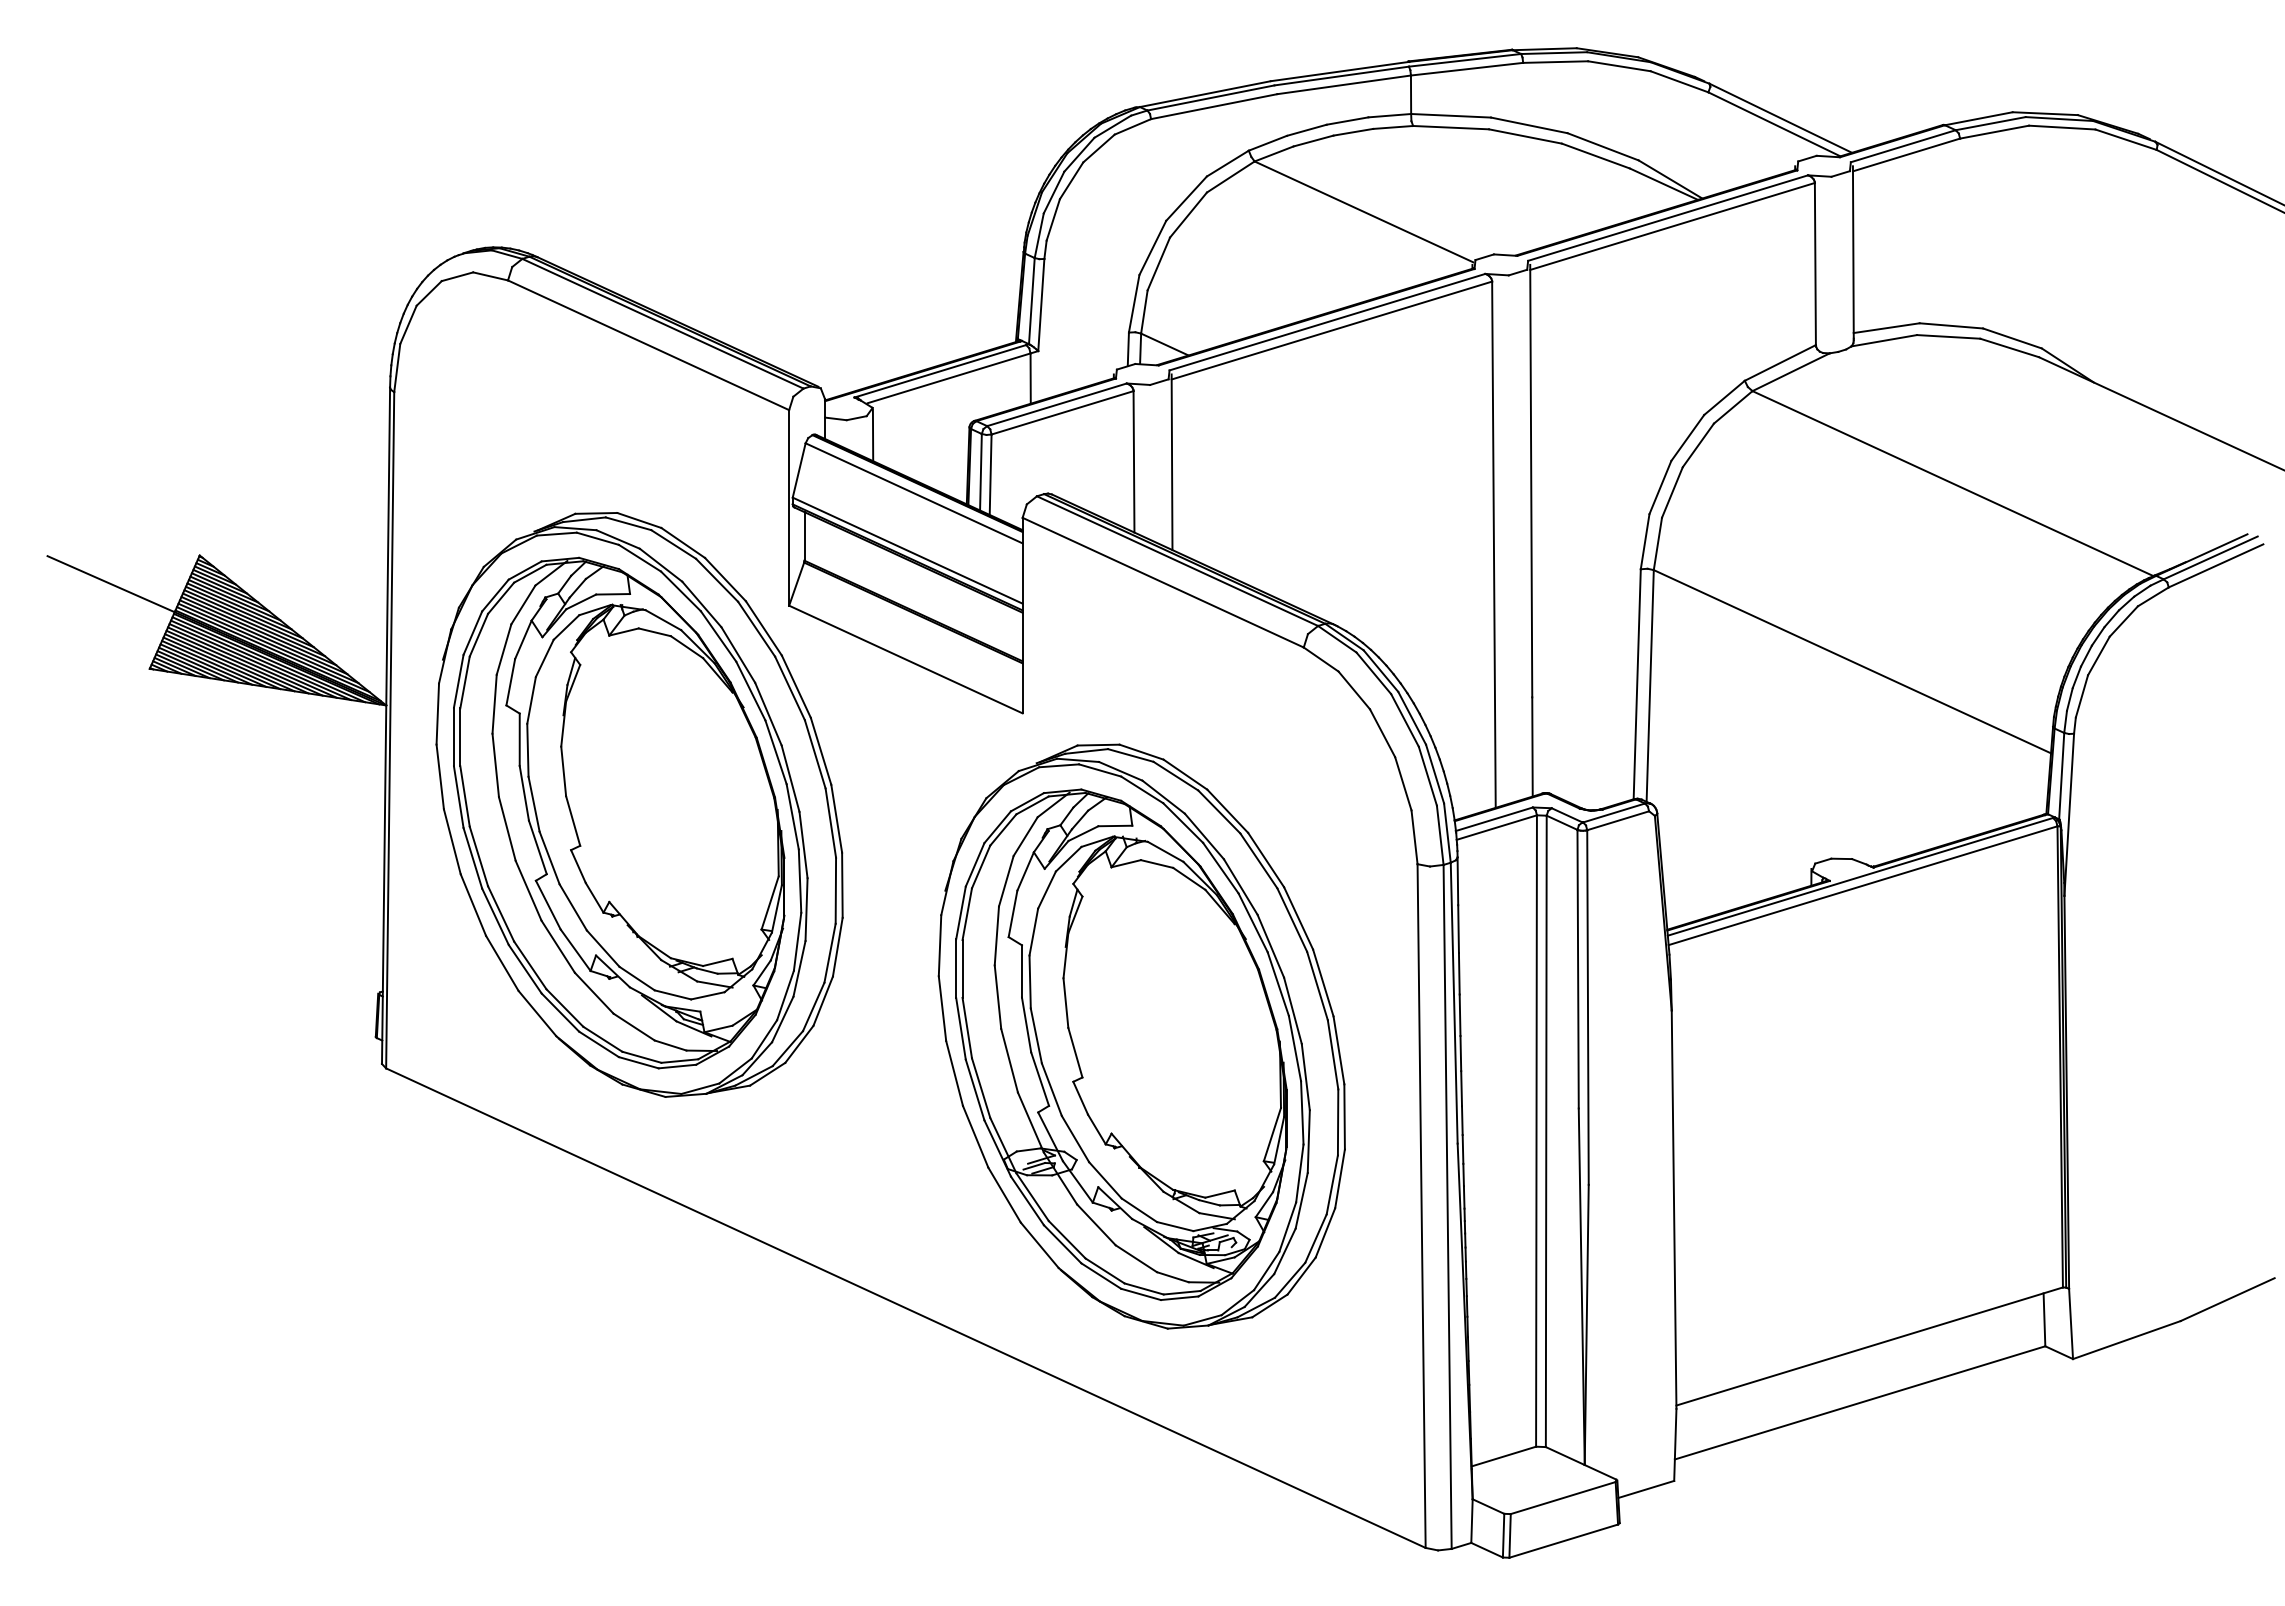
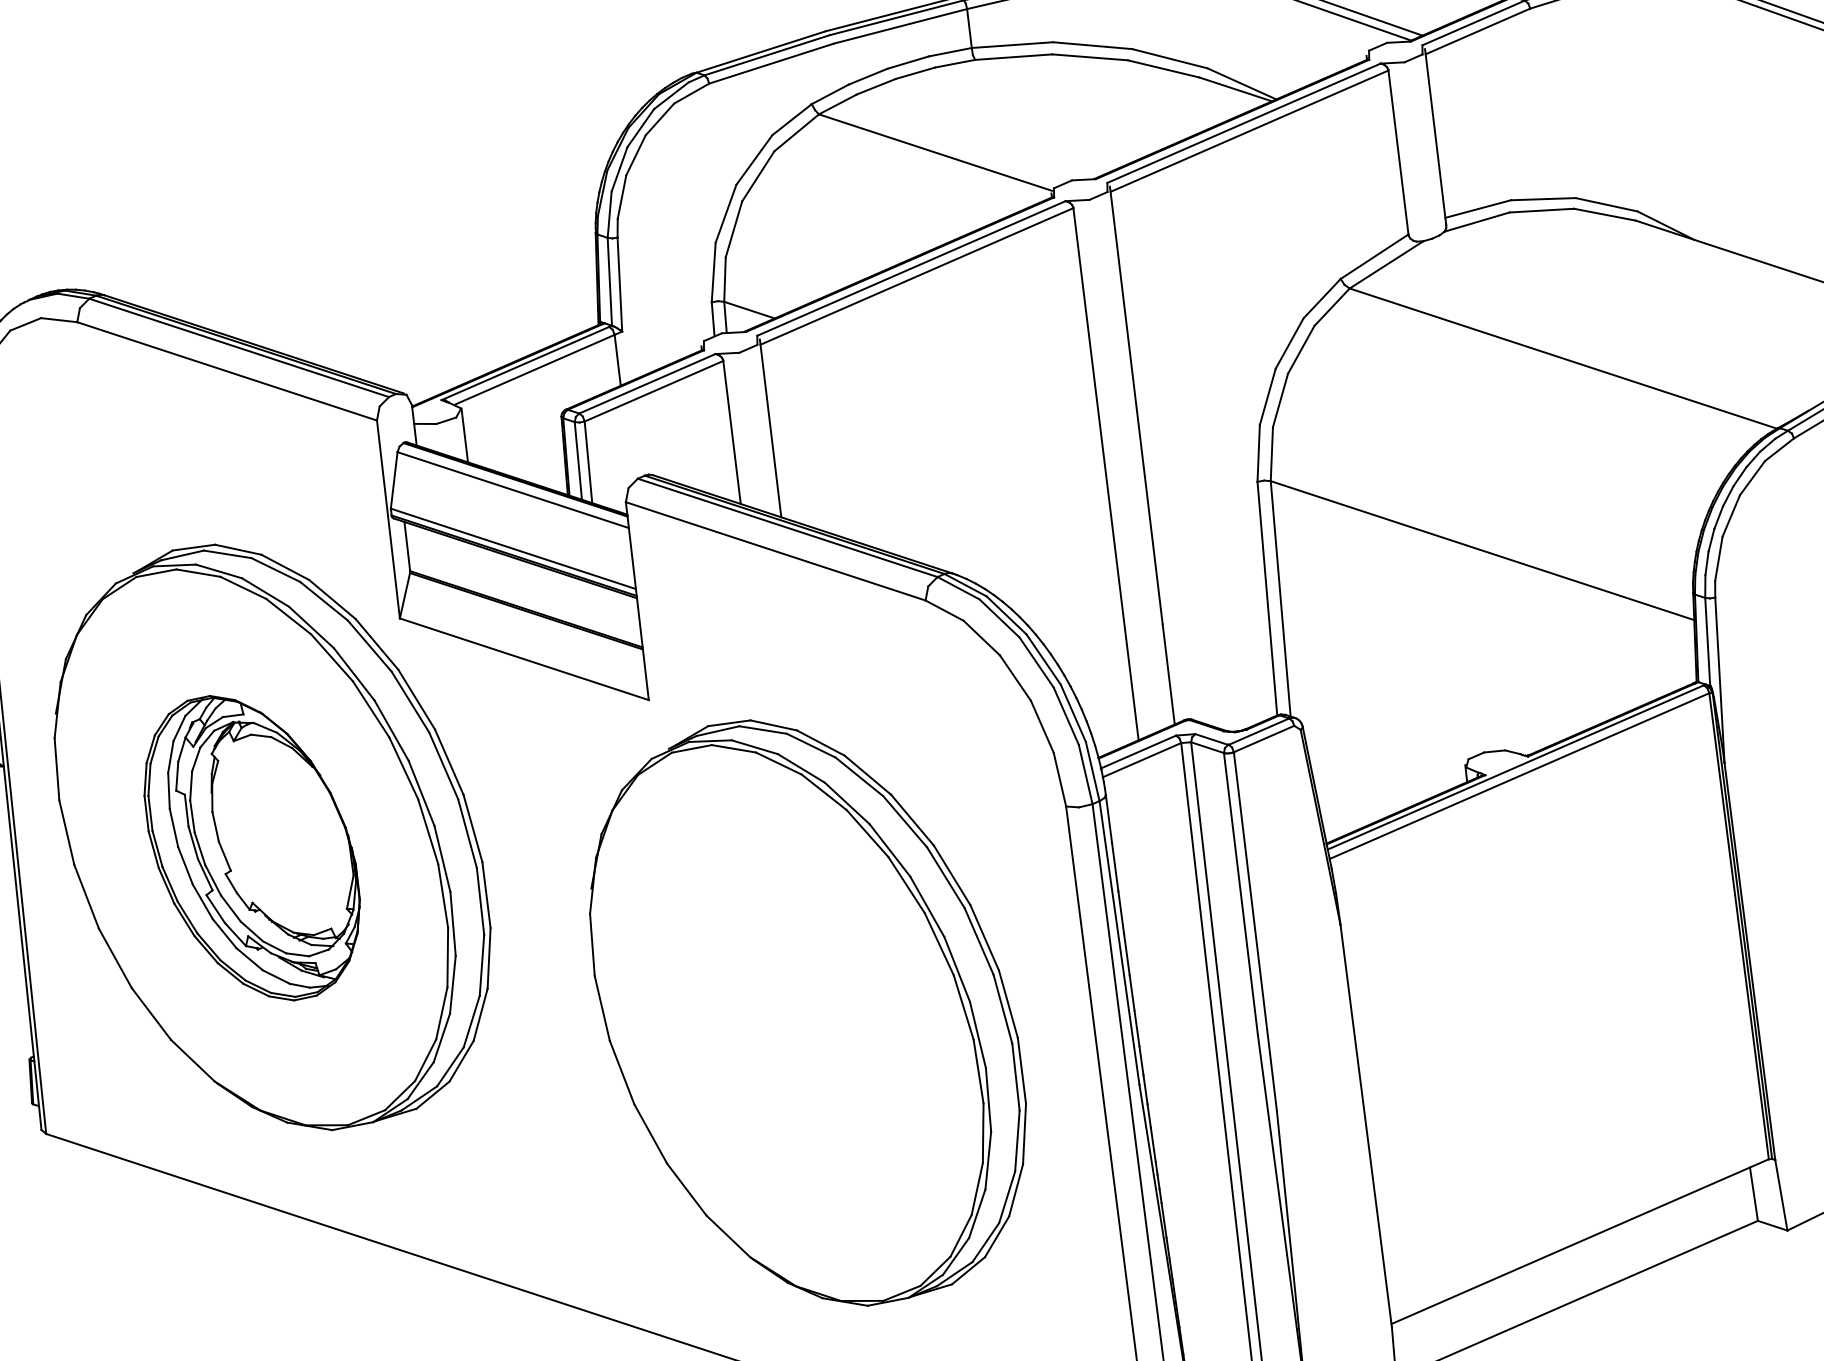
part: (619, 812) -> (252, 847), size x0.6
part: (1121, 1044) -> (787, 1023), removed

